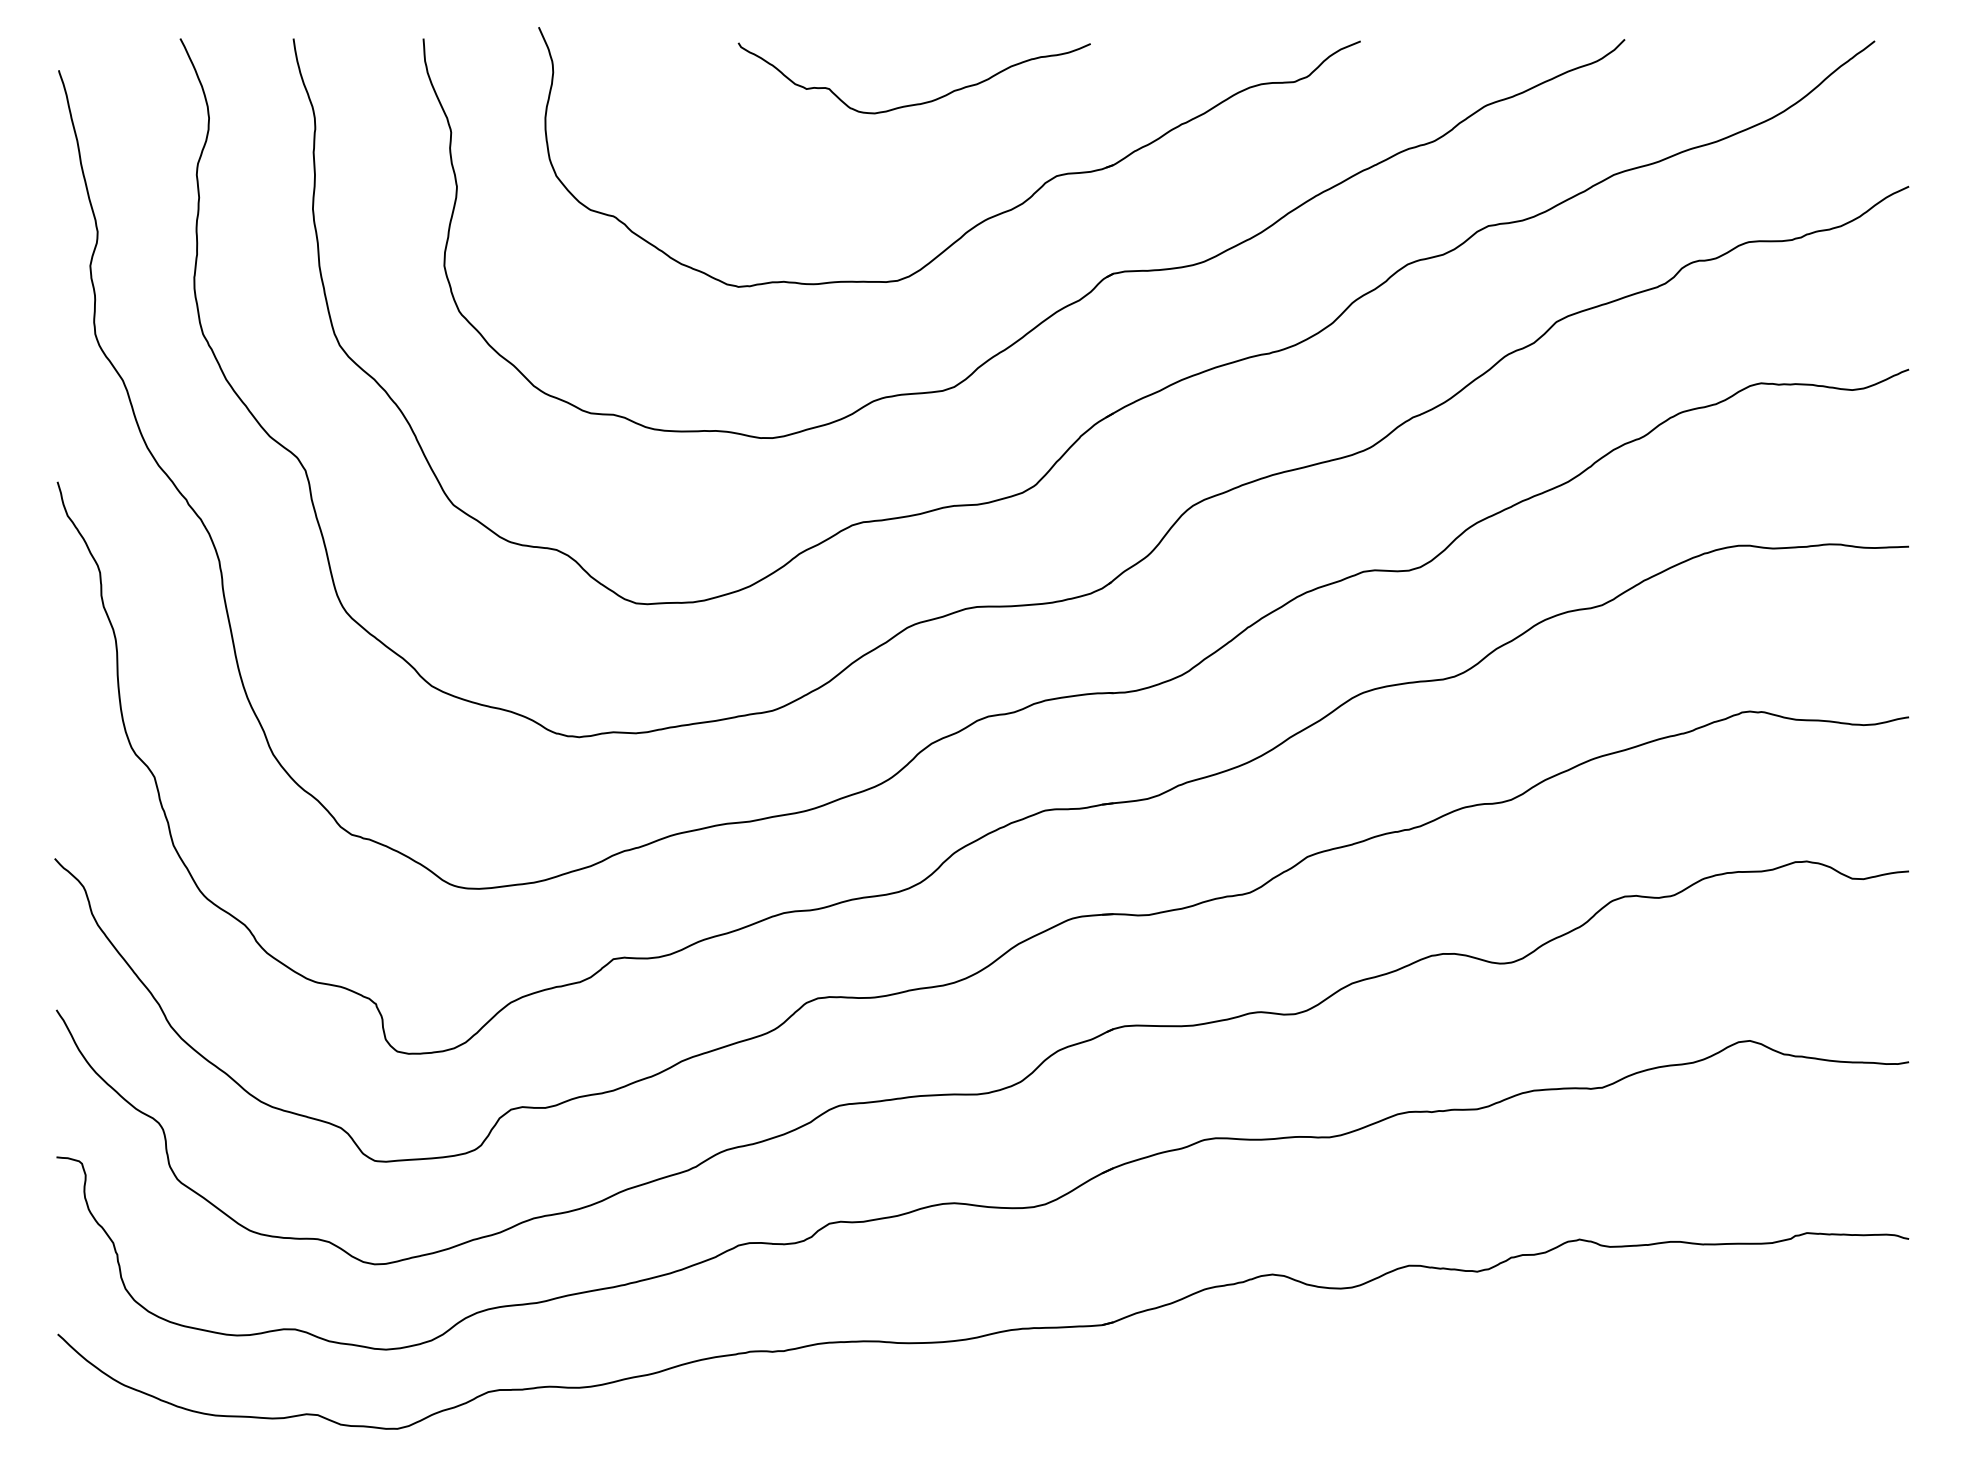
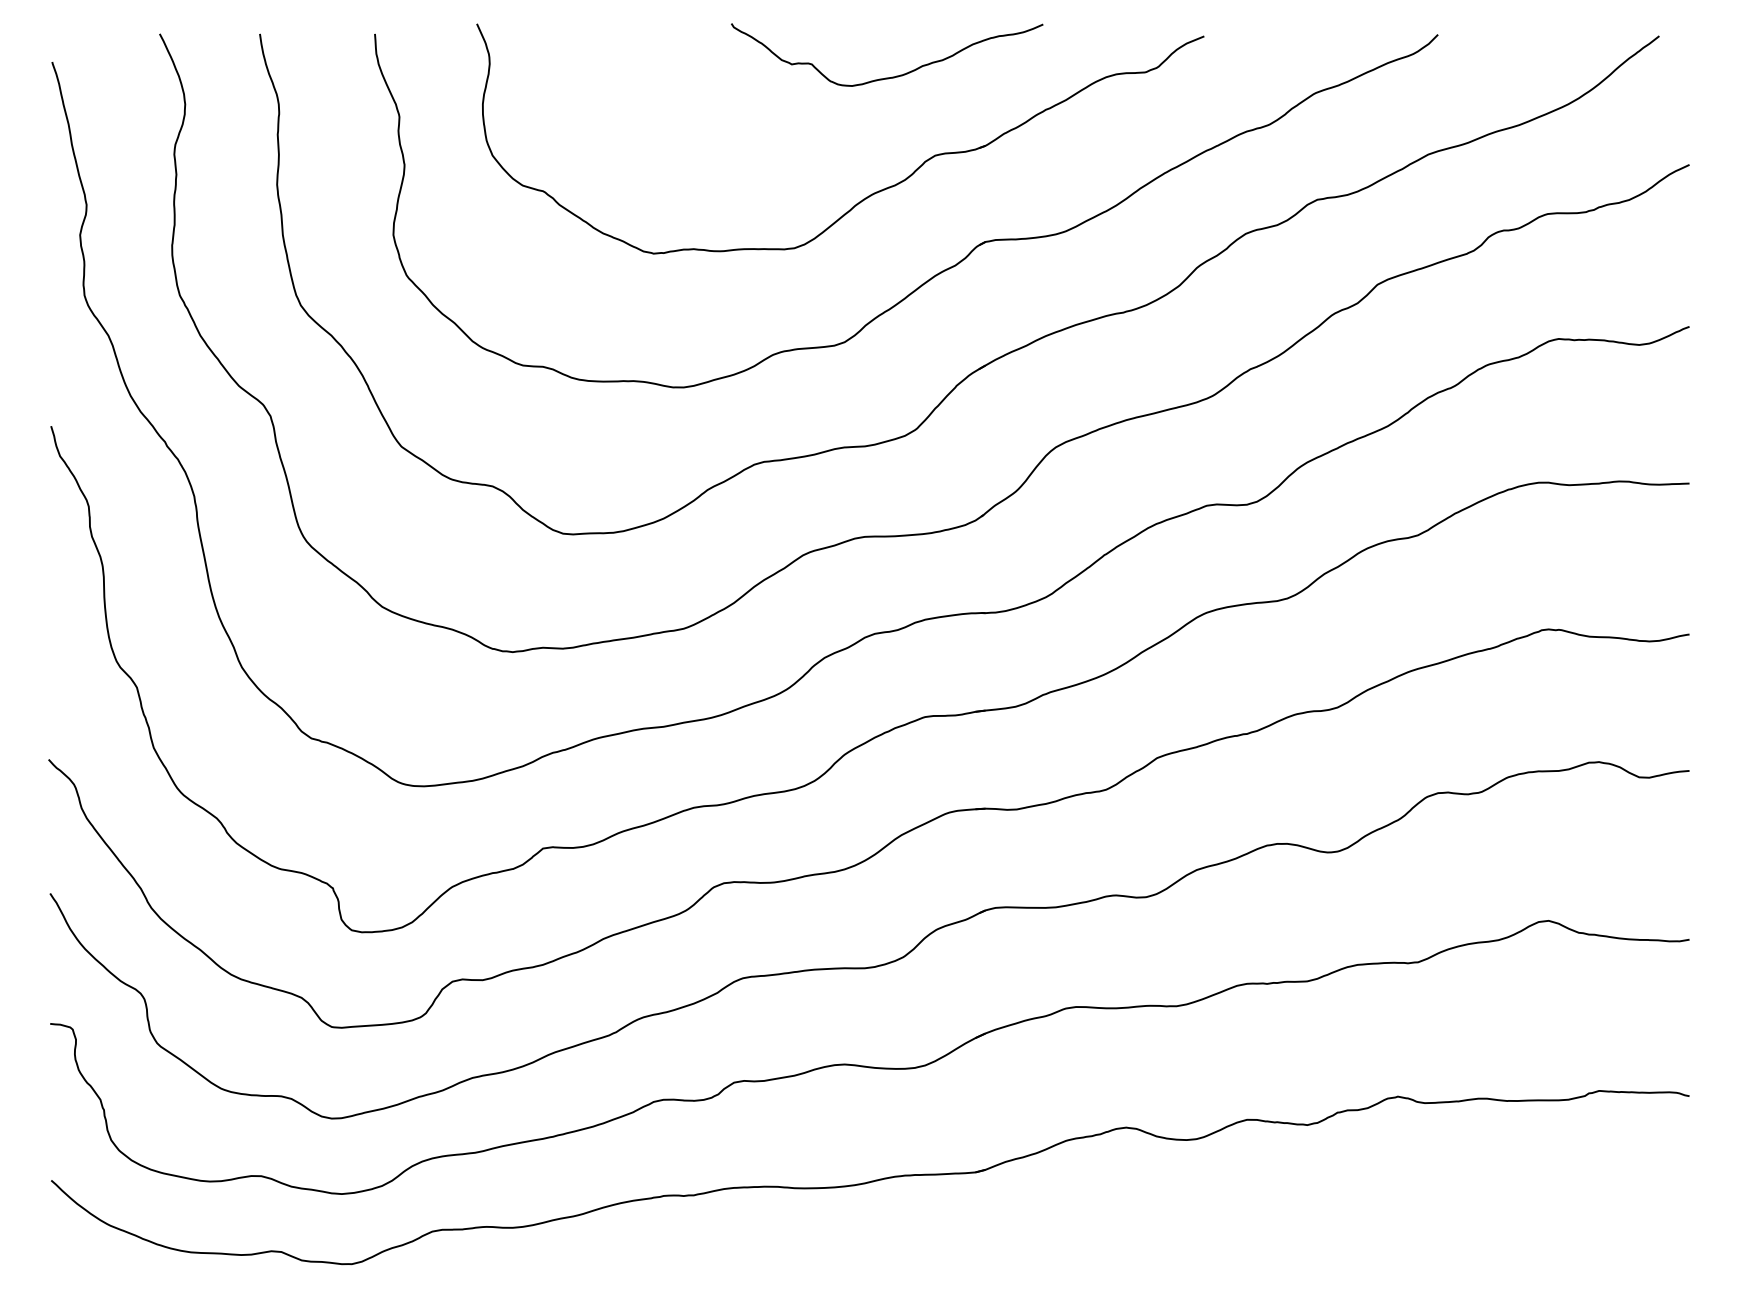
curve: (915, 103) -> (888, 77), moved

